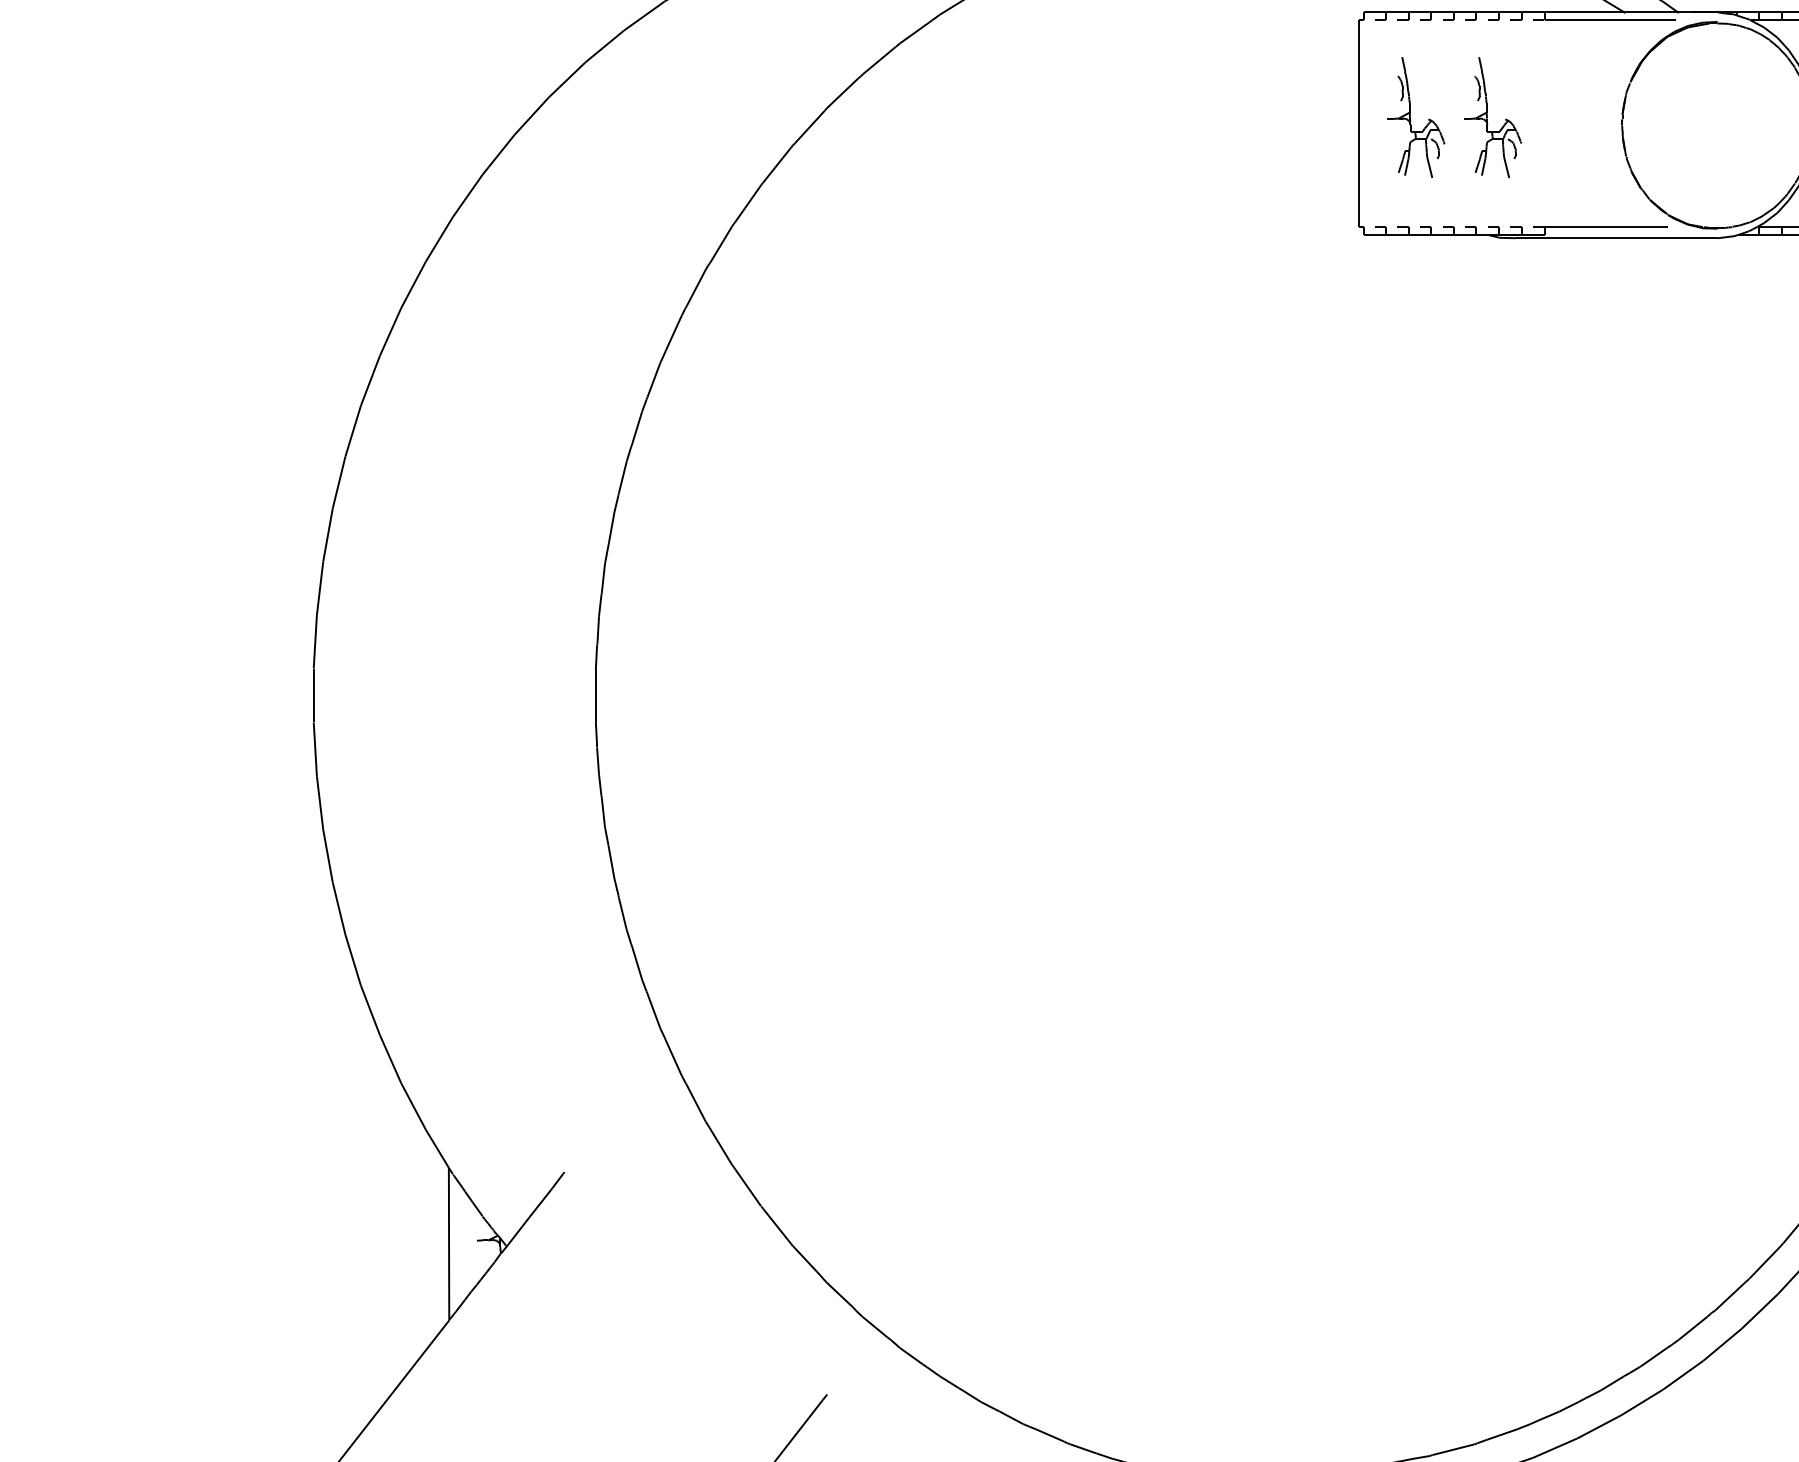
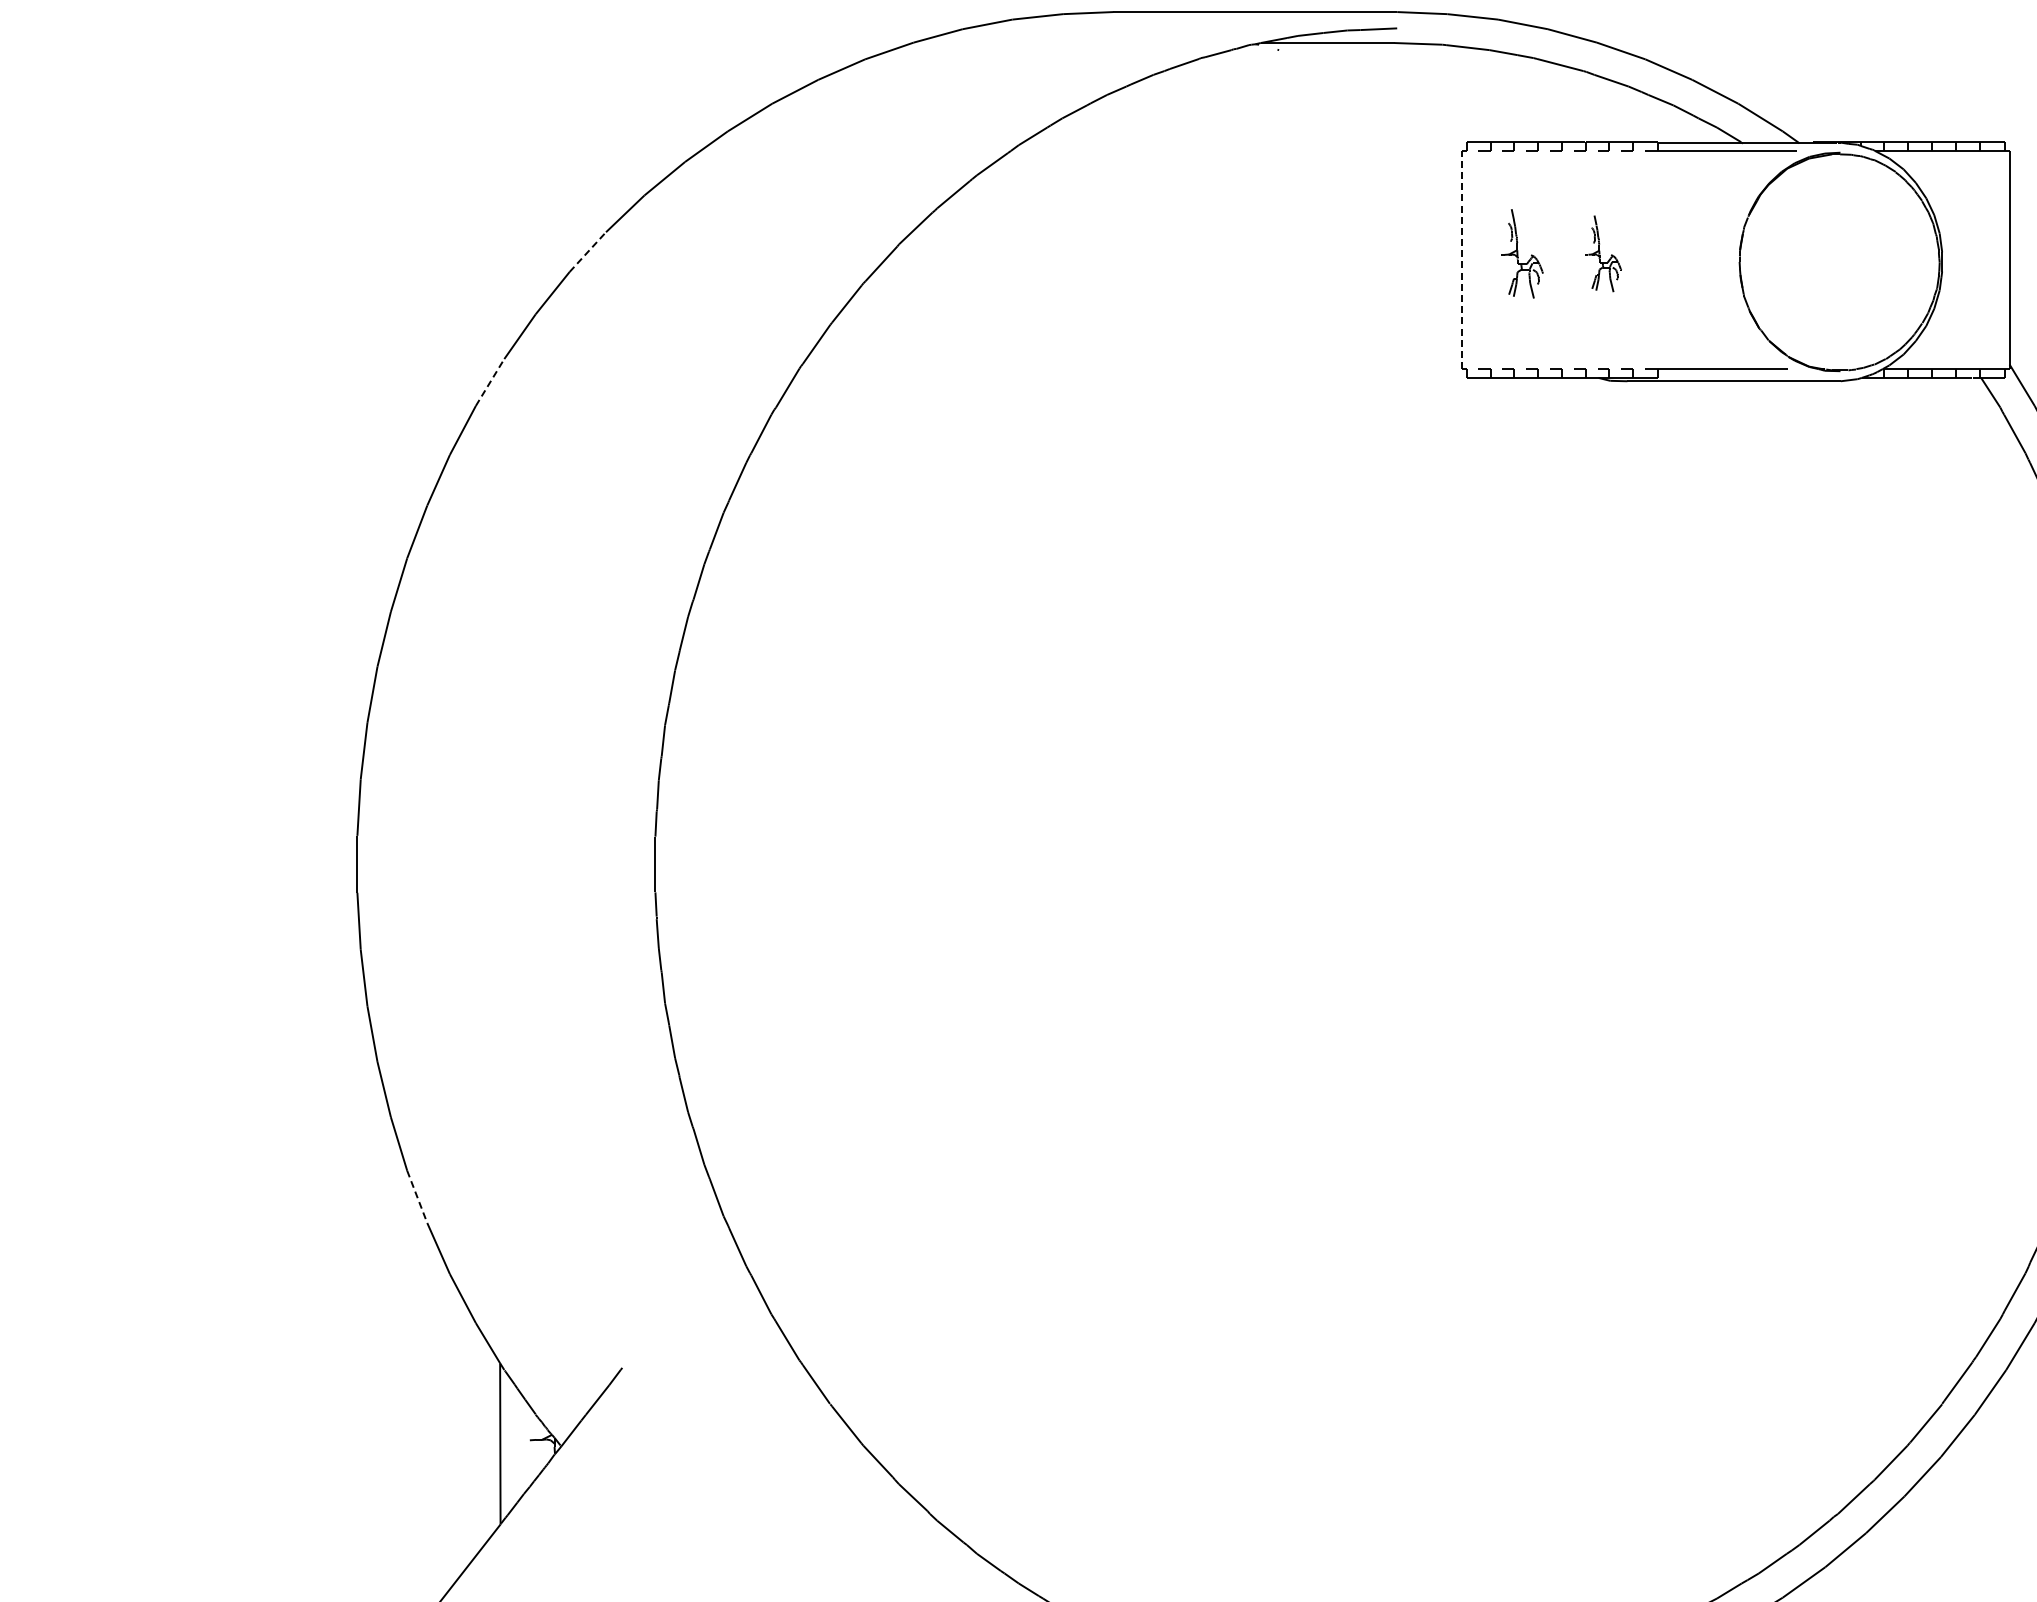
line: (531, 116) -> (587, 252), solid -> dashed
part: (1415, 117) -> (1521, 253), size x0.7
part: (1493, 117) -> (1603, 253), size x0.6
line: (1358, 122) -> (1461, 259), solid -> dashed
line: (439, 239) -> (490, 382), solid -> dashed
line: (370, 1010) -> (417, 1197), solid -> dashed

